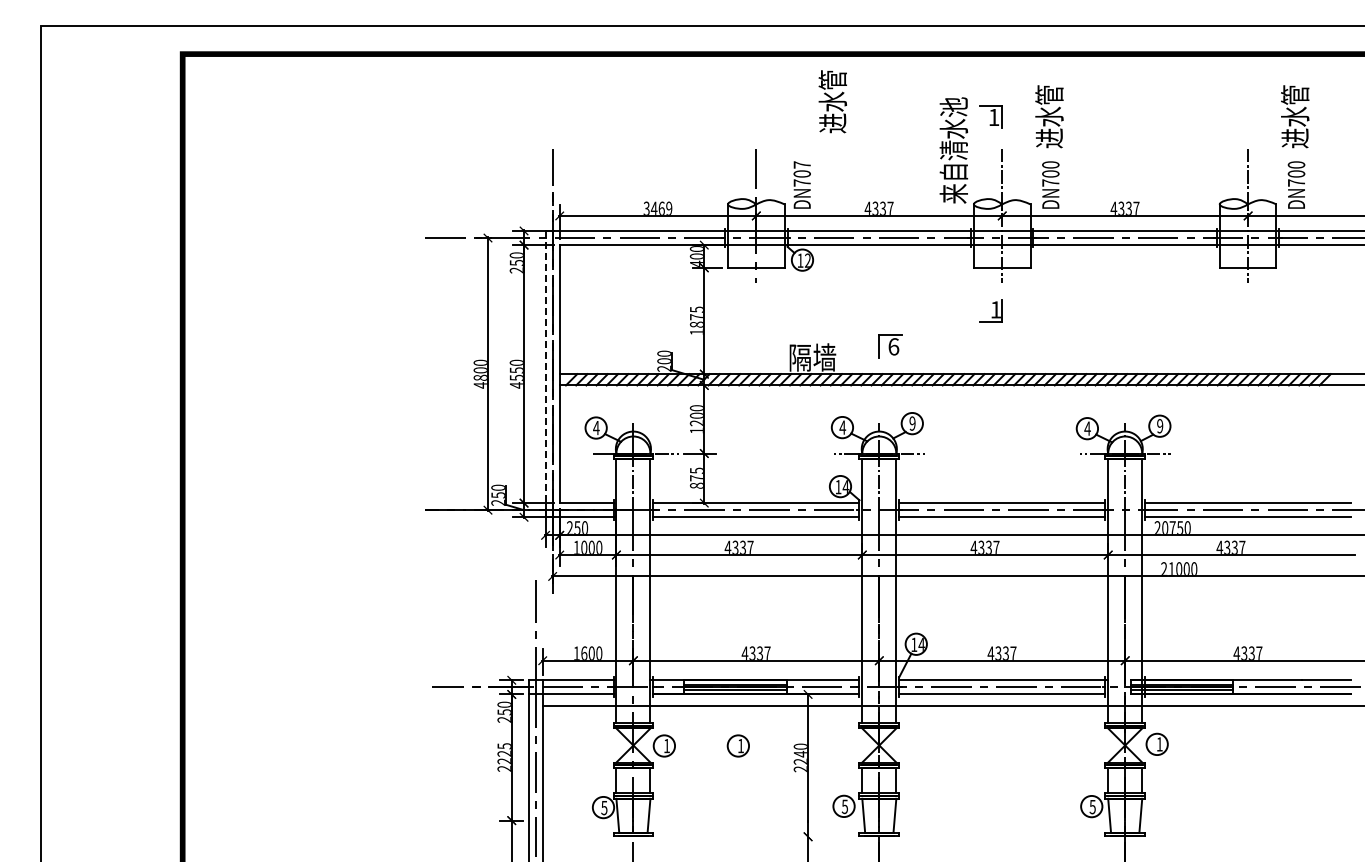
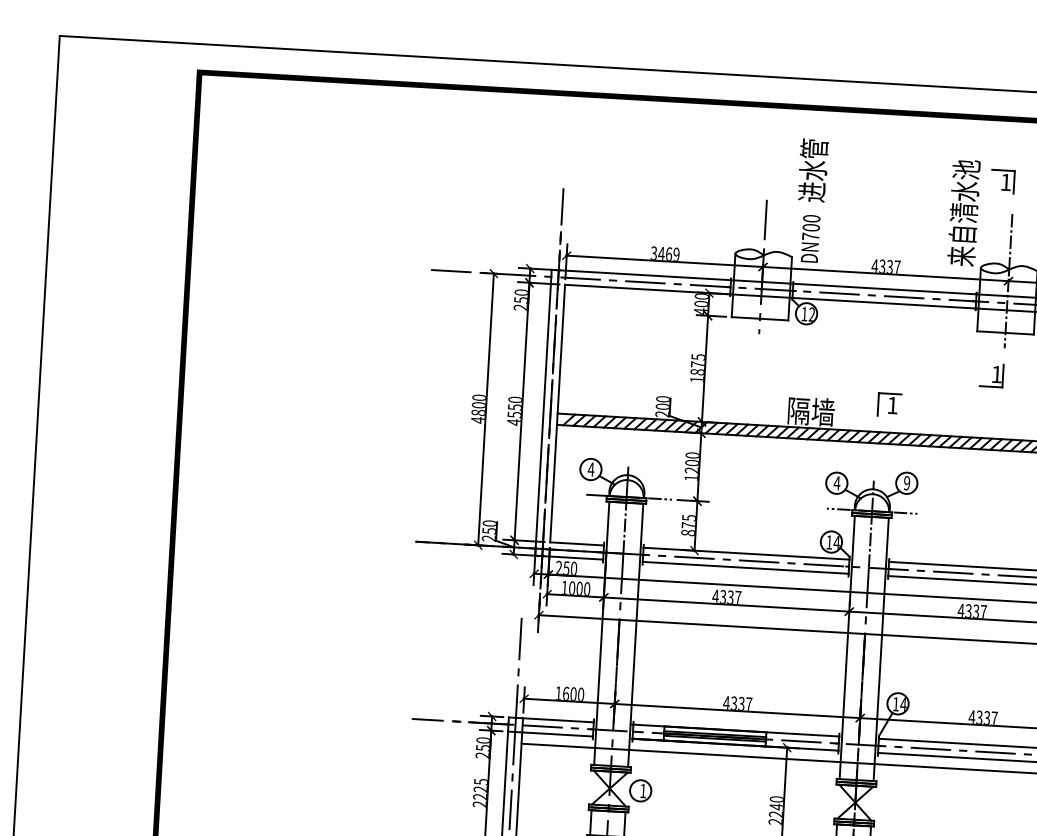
text: (832, 101) -> (812, 170), moved
text: (801, 164) -> (811, 218), DN707 -> DN700
text: (893, 346) -> (892, 405), 6 -> 1
line: (545, 367) -> (543, 406), dashed -> solid
part: (737, 745) -> (713, 794), removed

